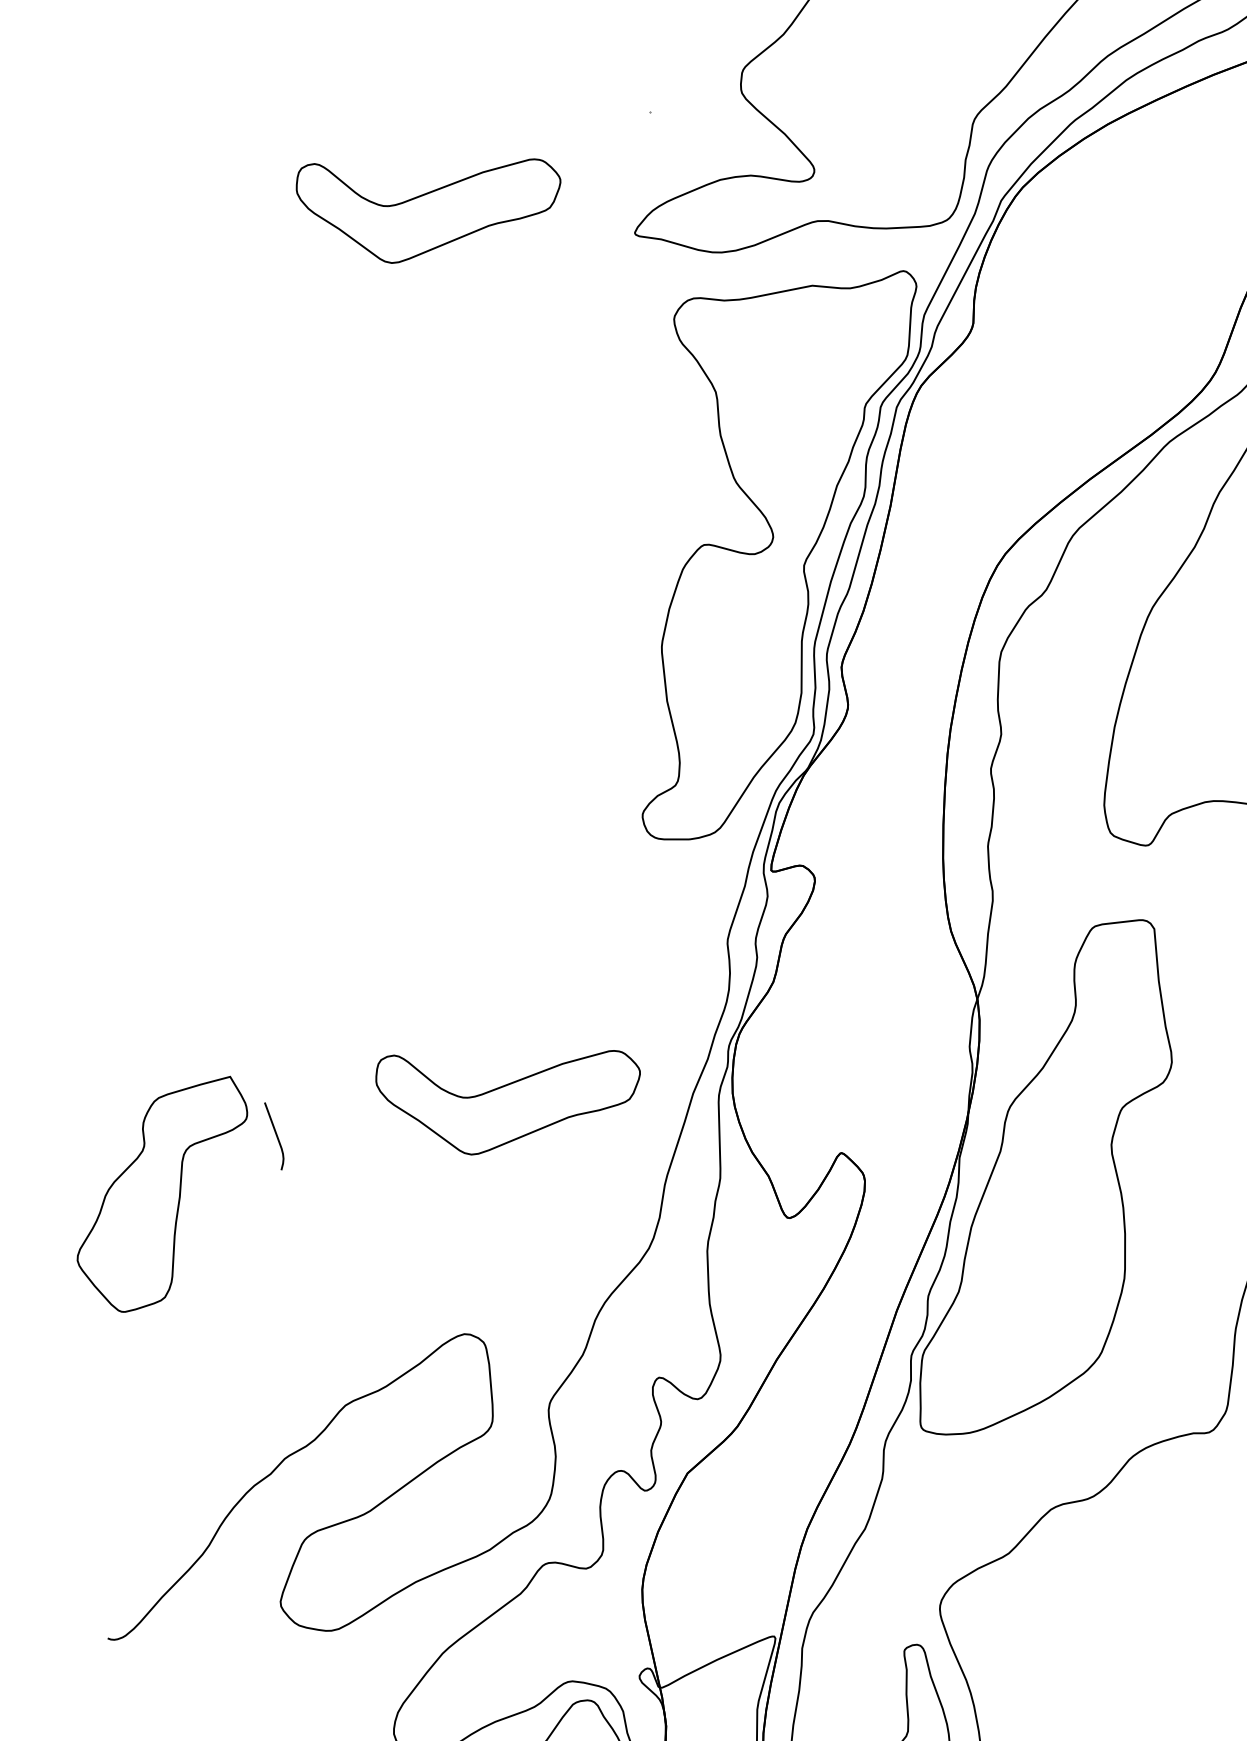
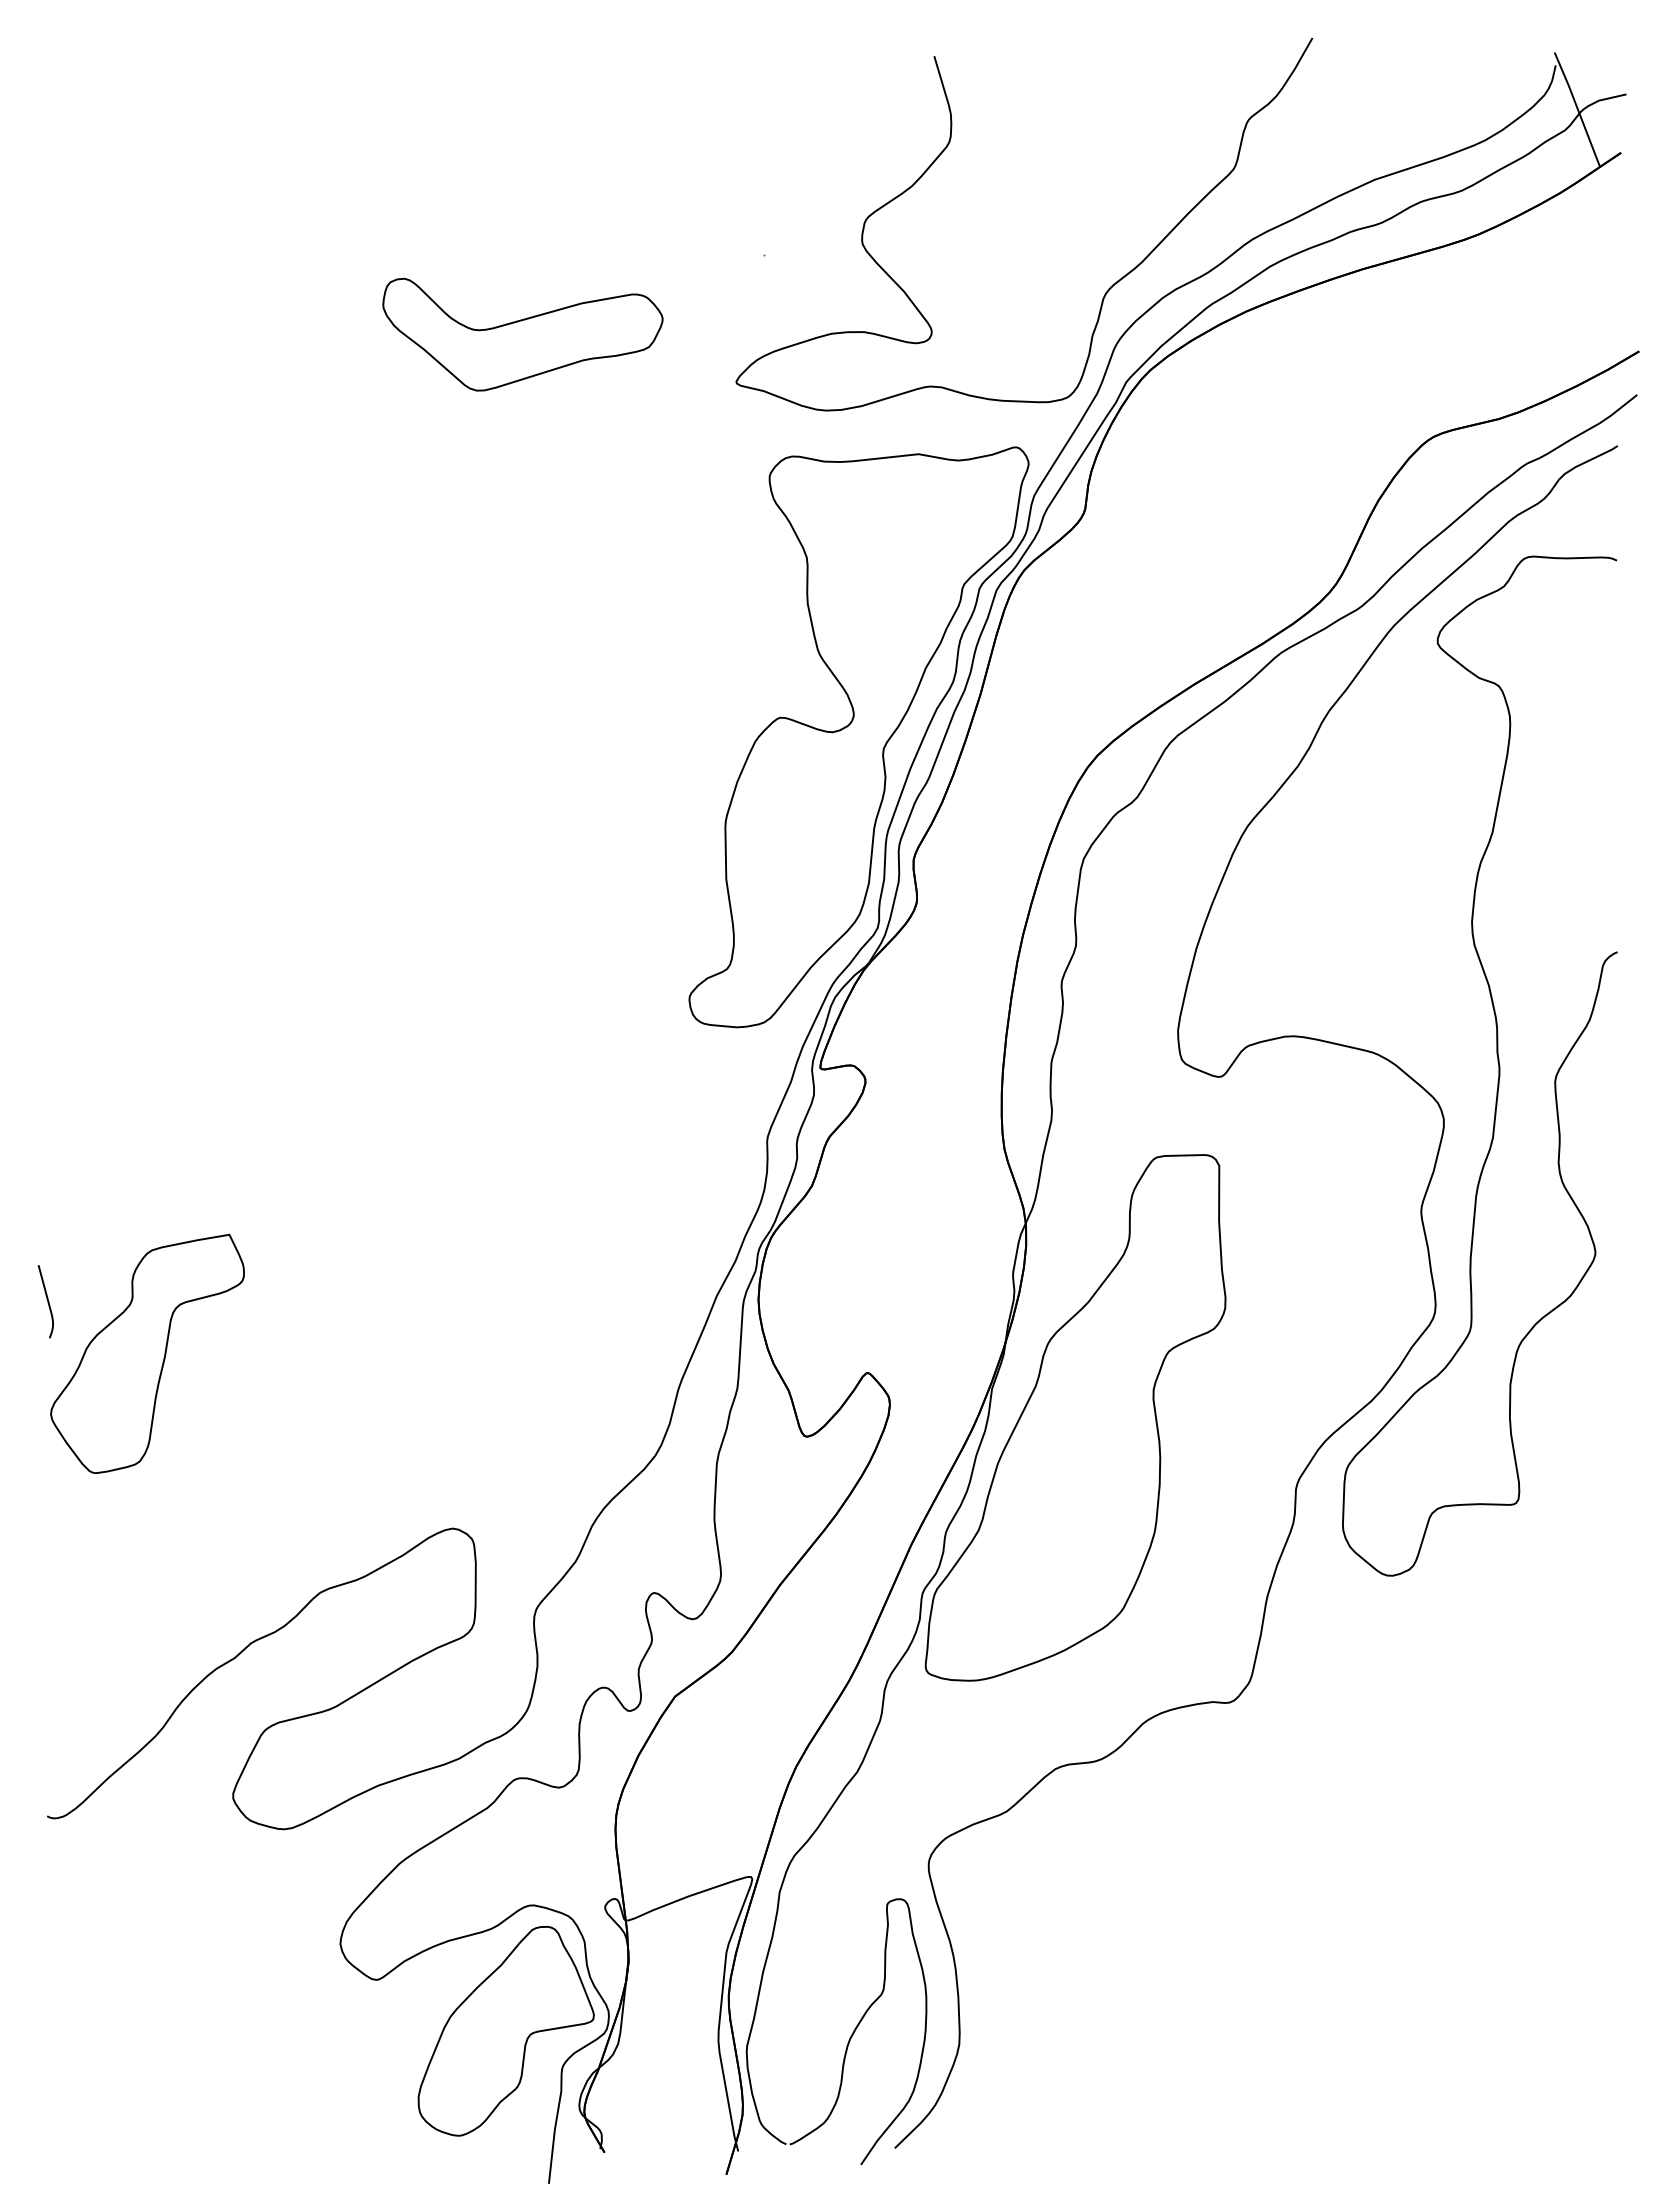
part: (509, 1098) -> (522, 1283), removed
curve: (276, 1135) -> (47, 1301), moved

